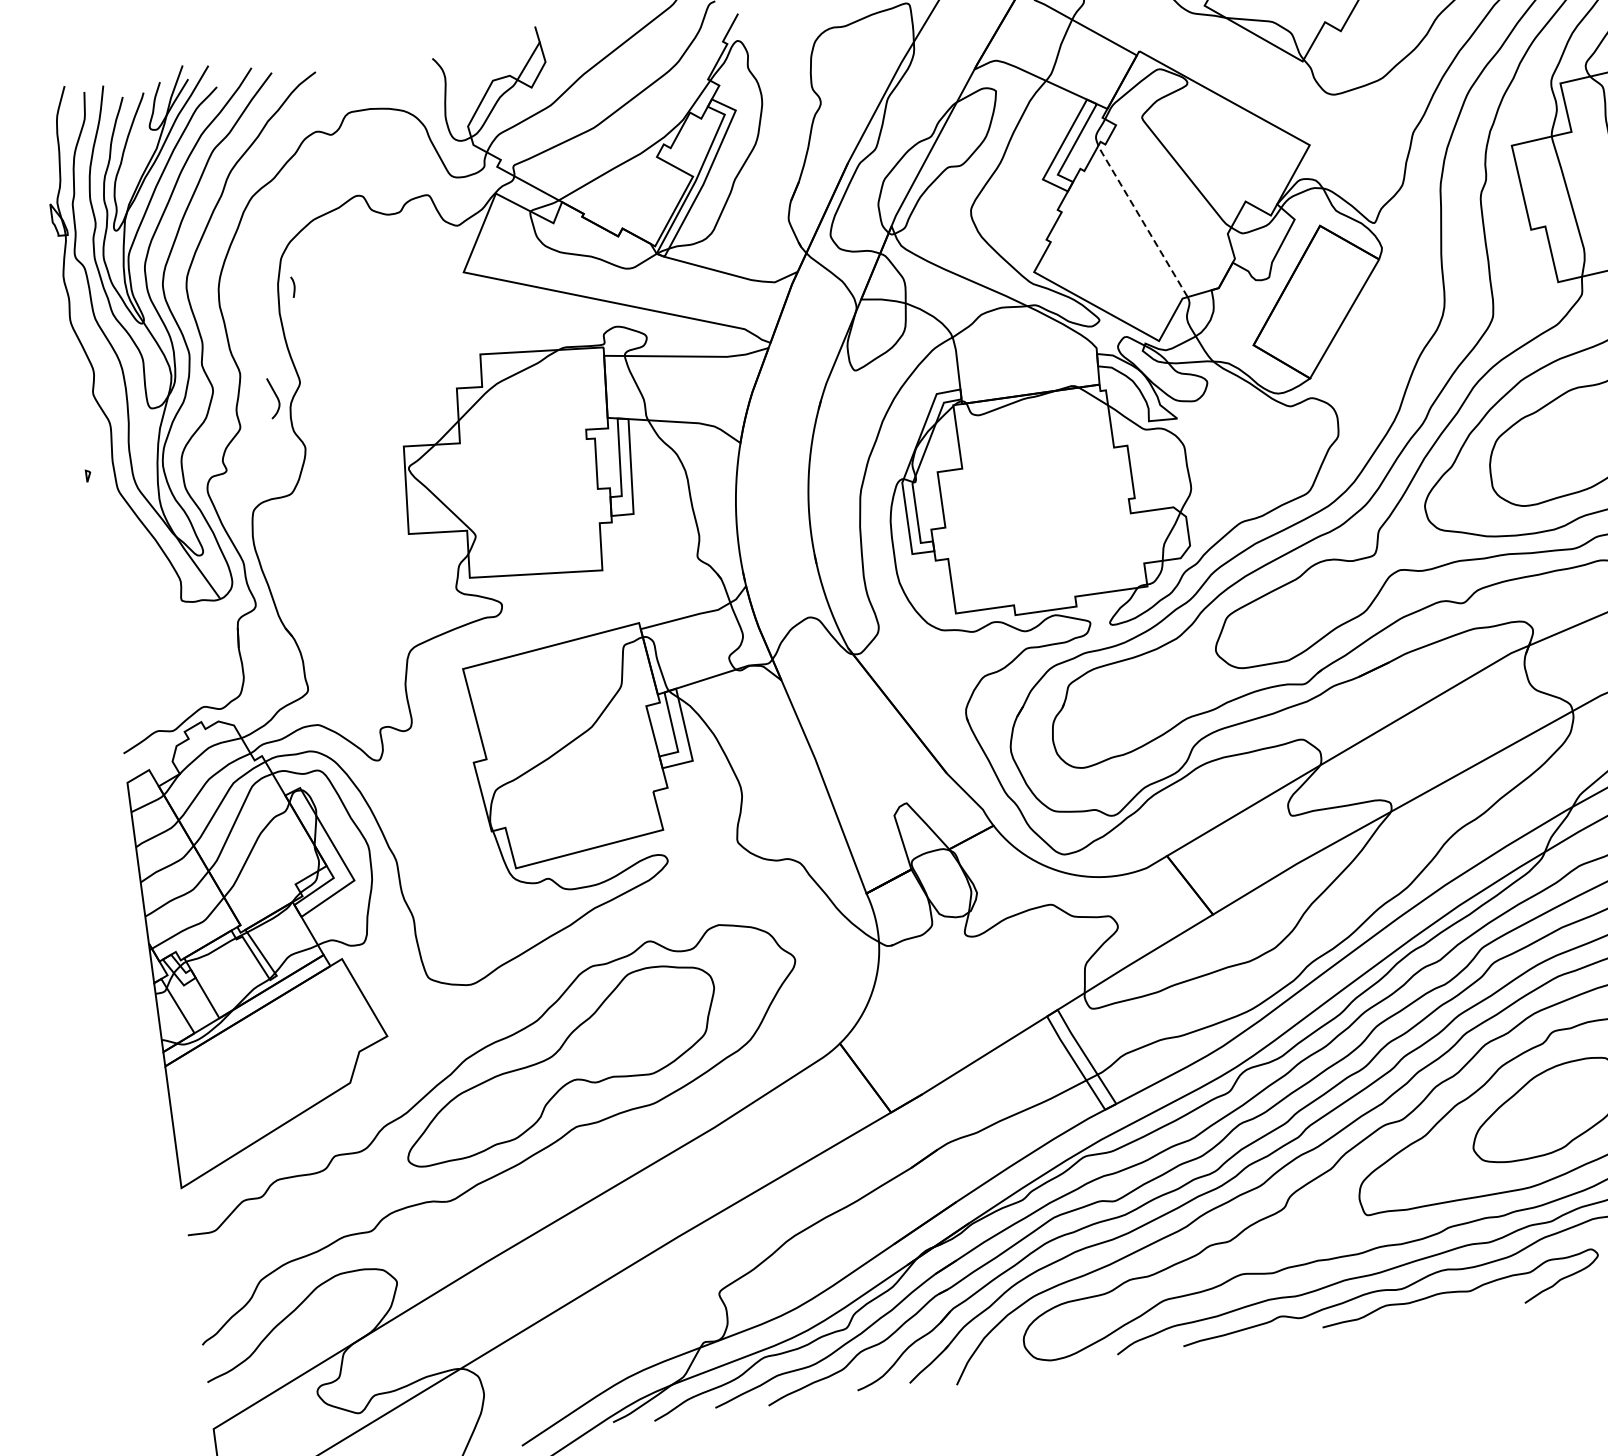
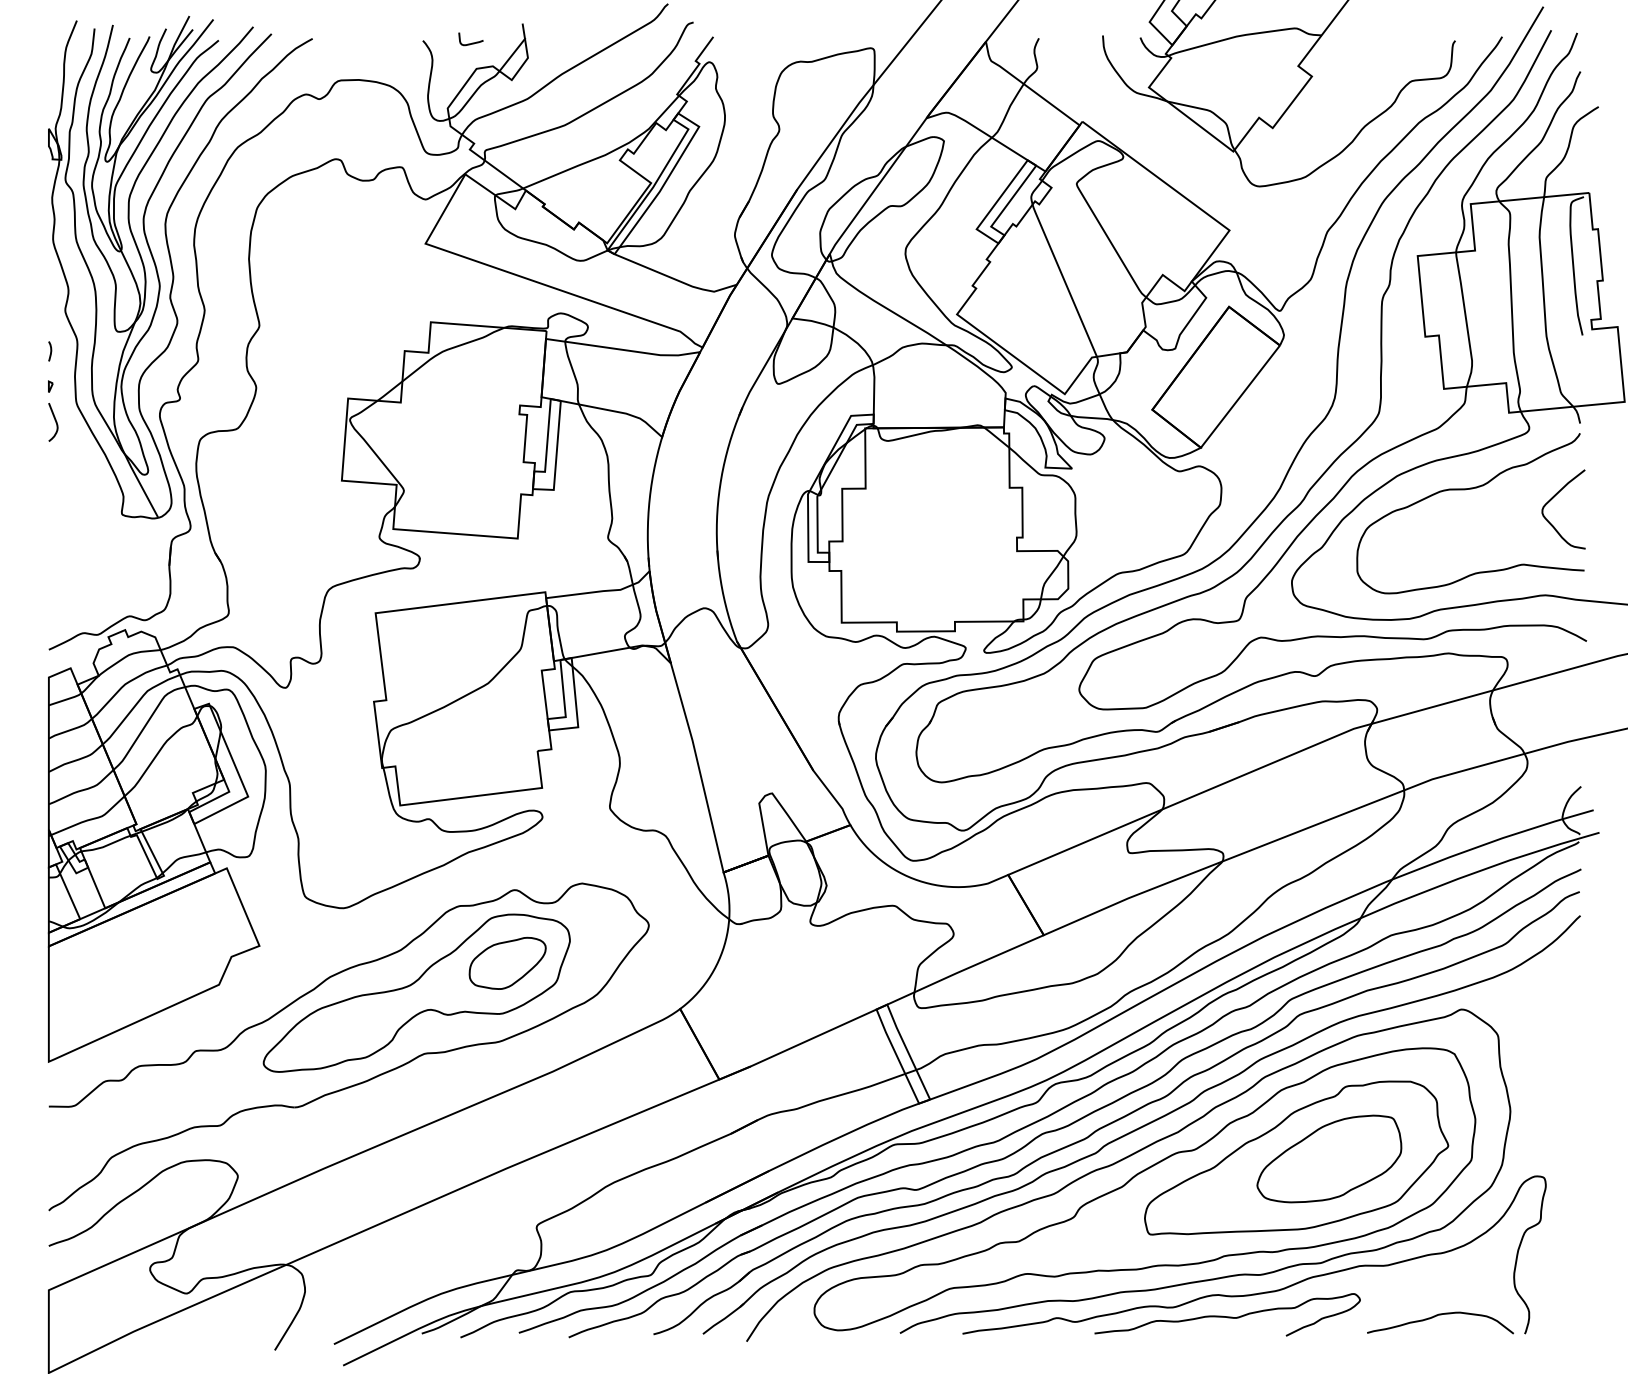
curve: (484, 53) -> (472, 42), added
line: (1141, 219) -> (1063, 278), dashed -> solid
curve: (293, 287) -> (50, 351), moved
curve: (276, 397) -> (55, 422), moved
part: (651, 1018) -> (507, 962), added

